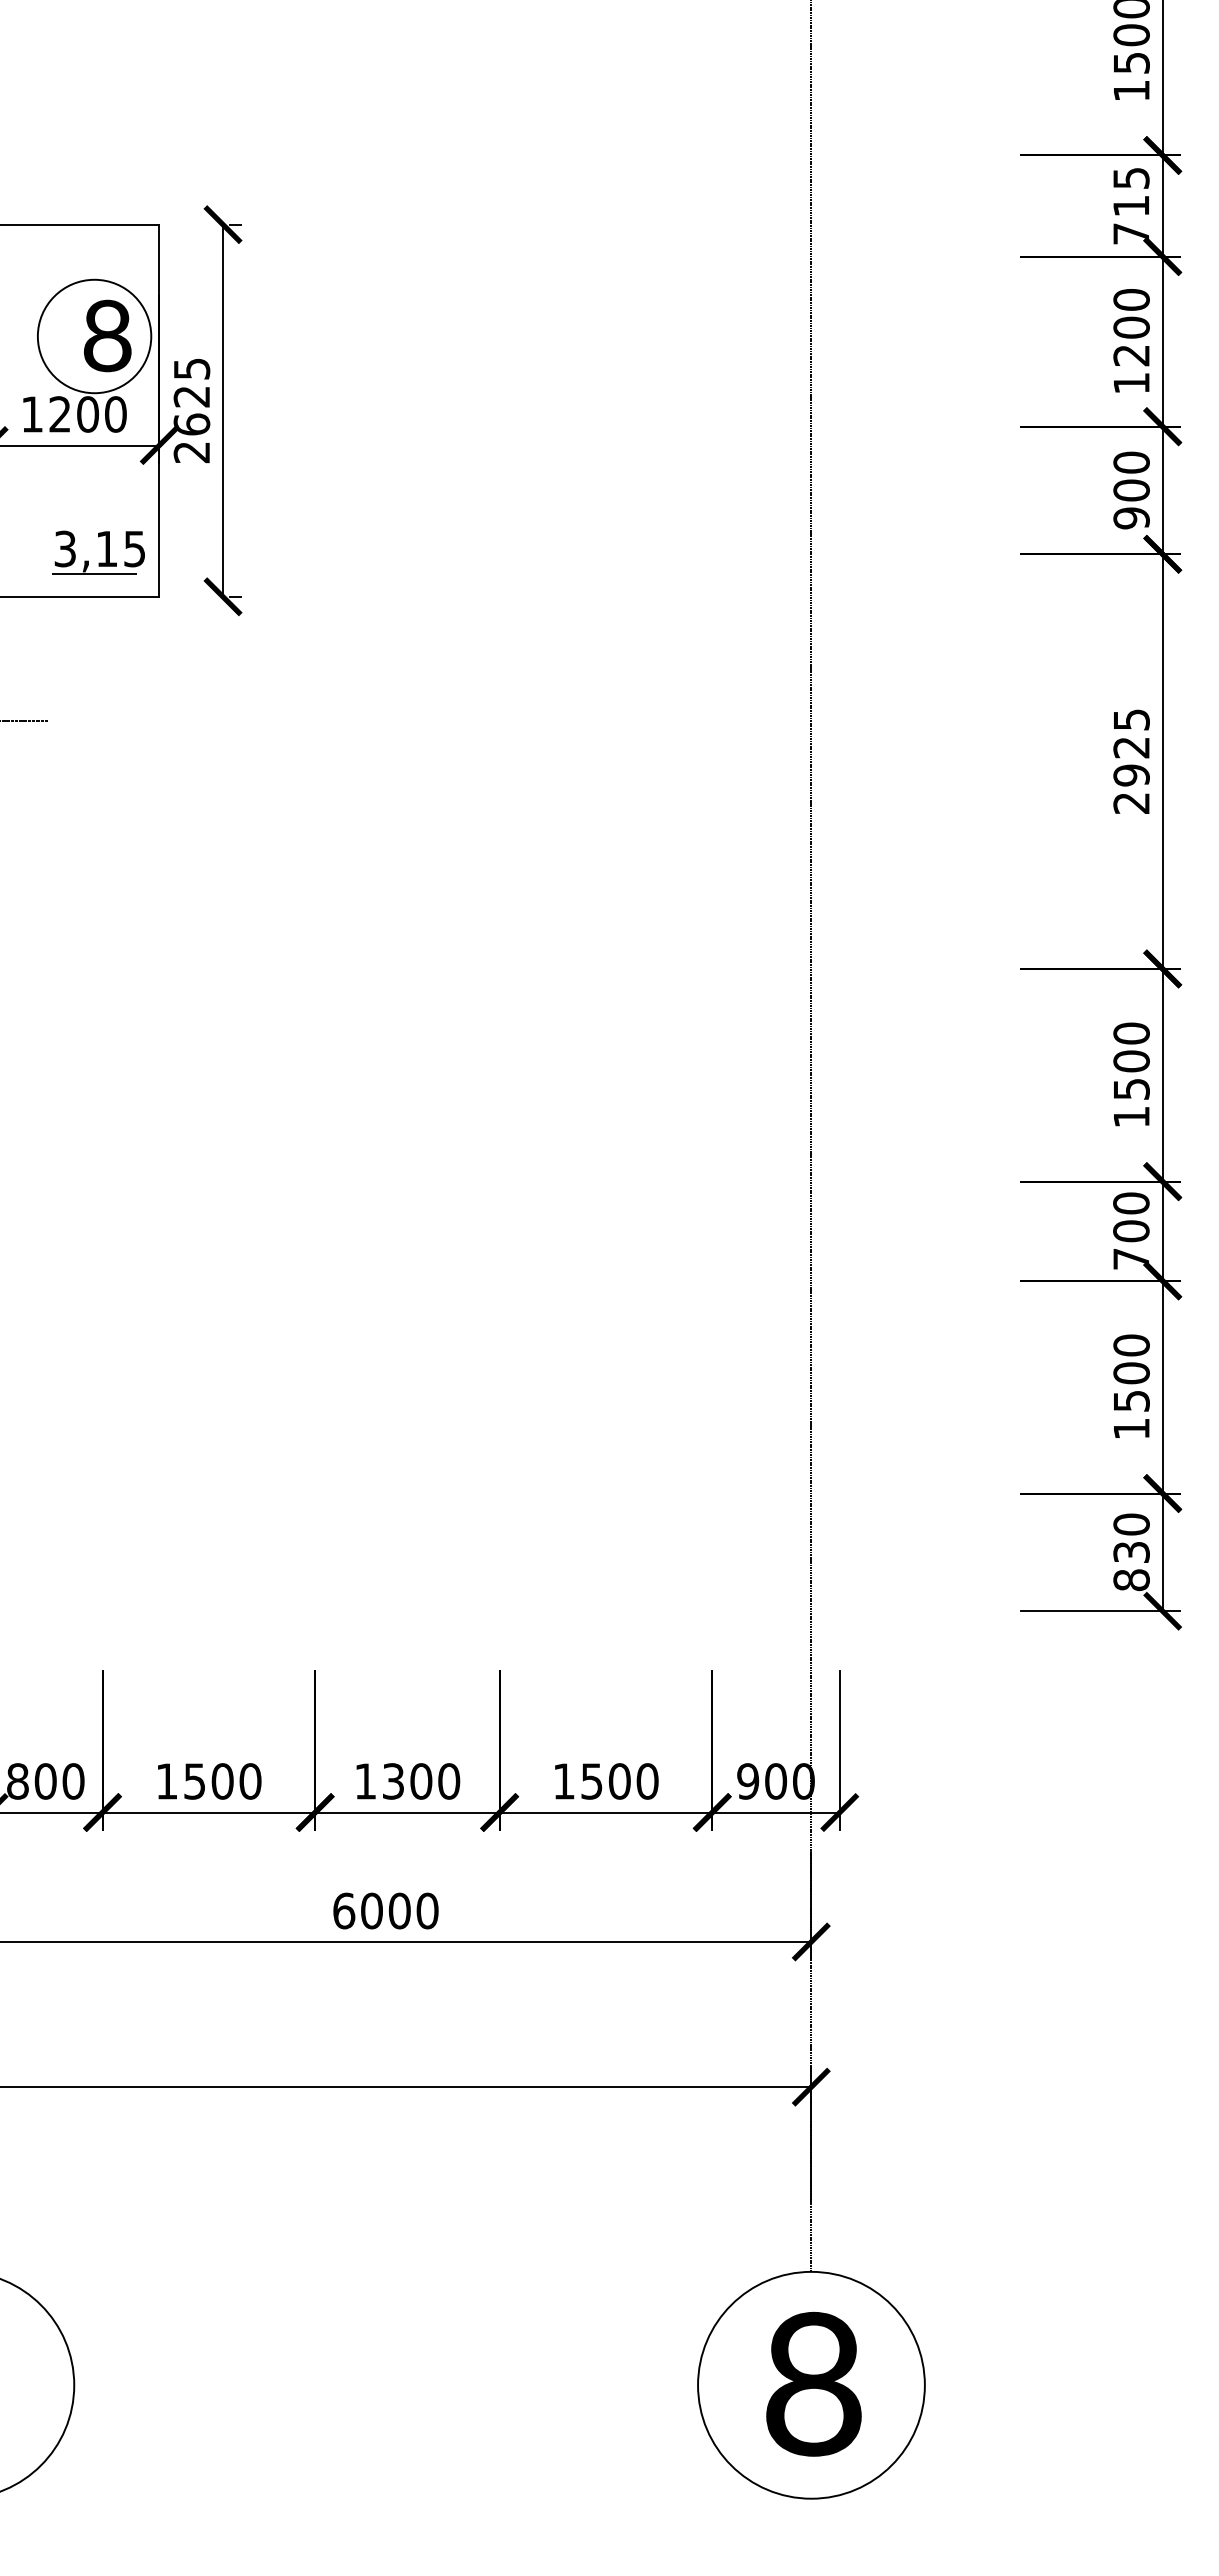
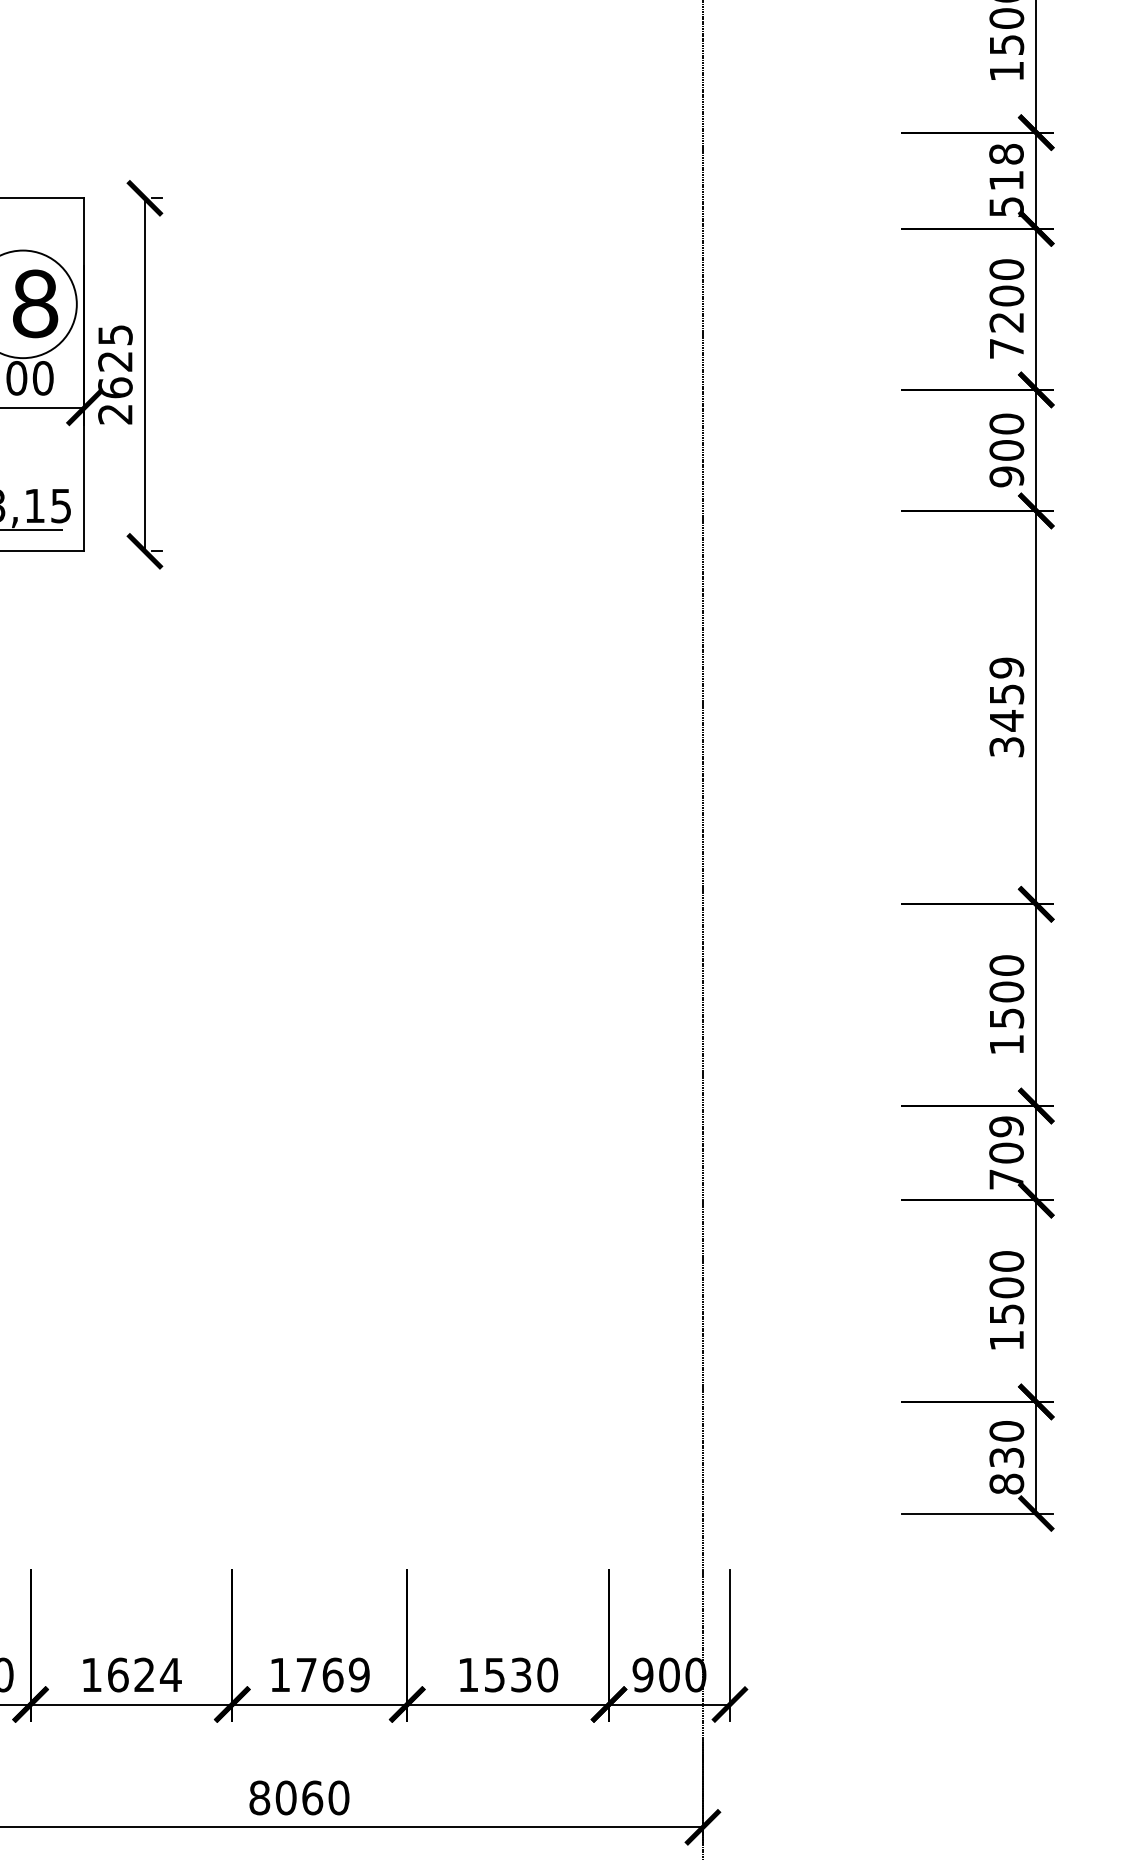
text: (1131, 205) -> (1006, 180), 715 -> 518
text: (1131, 383) -> (1006, 348), 1200 -> 7200
text: (1131, 761) -> (1006, 707), 2925 -> 3459
text: (1131, 1203) -> (1006, 1126), 700 -> 709
text: (222, 1781) -> (144, 1675), 1500 -> 1624
text: (421, 1781) -> (333, 1675), 1300 -> 1769
text: (619, 1781) -> (521, 1675), 1500 -> 1530
text: (371, 1910) -> (285, 1797), 6000 -> 8060

